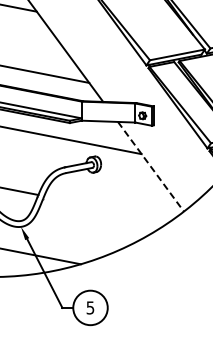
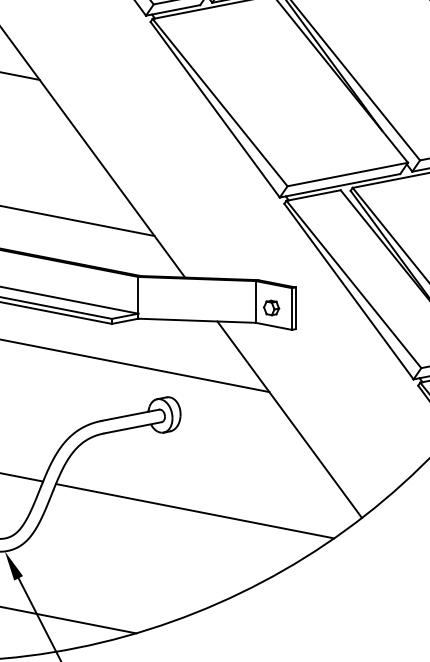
line: (150, 166) -> (288, 419), dashed -> solid
line: (107, 208) -> (194, 511), added

